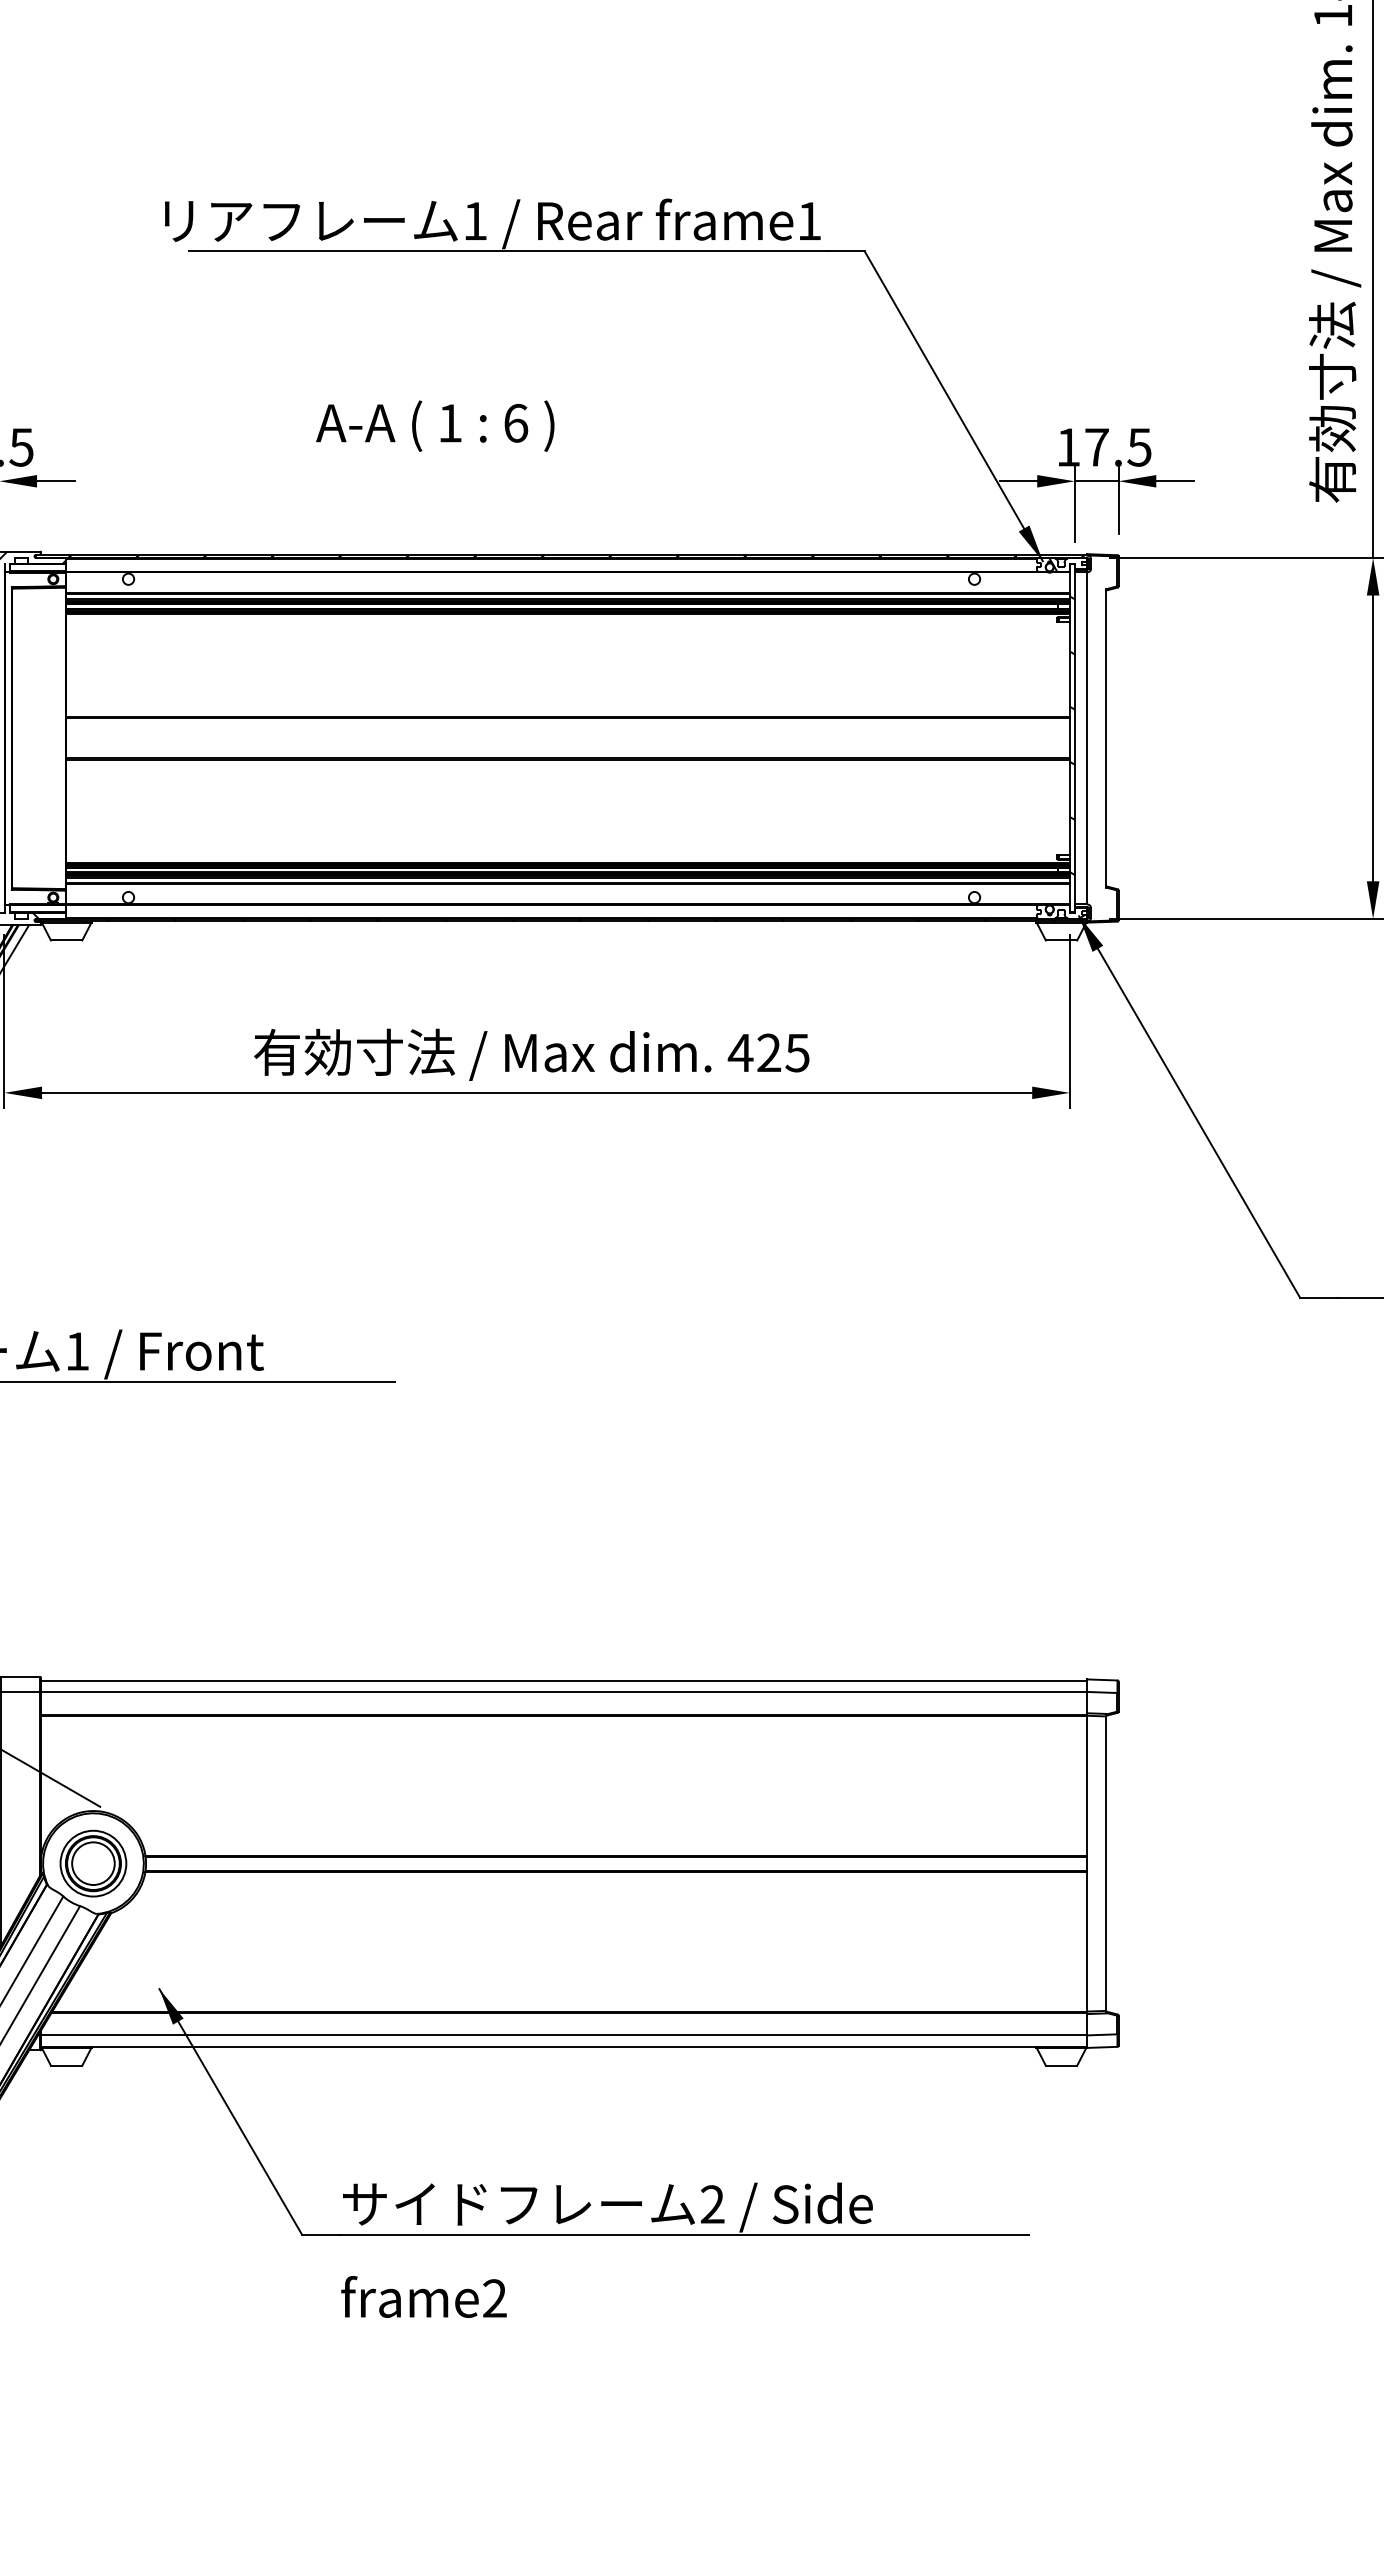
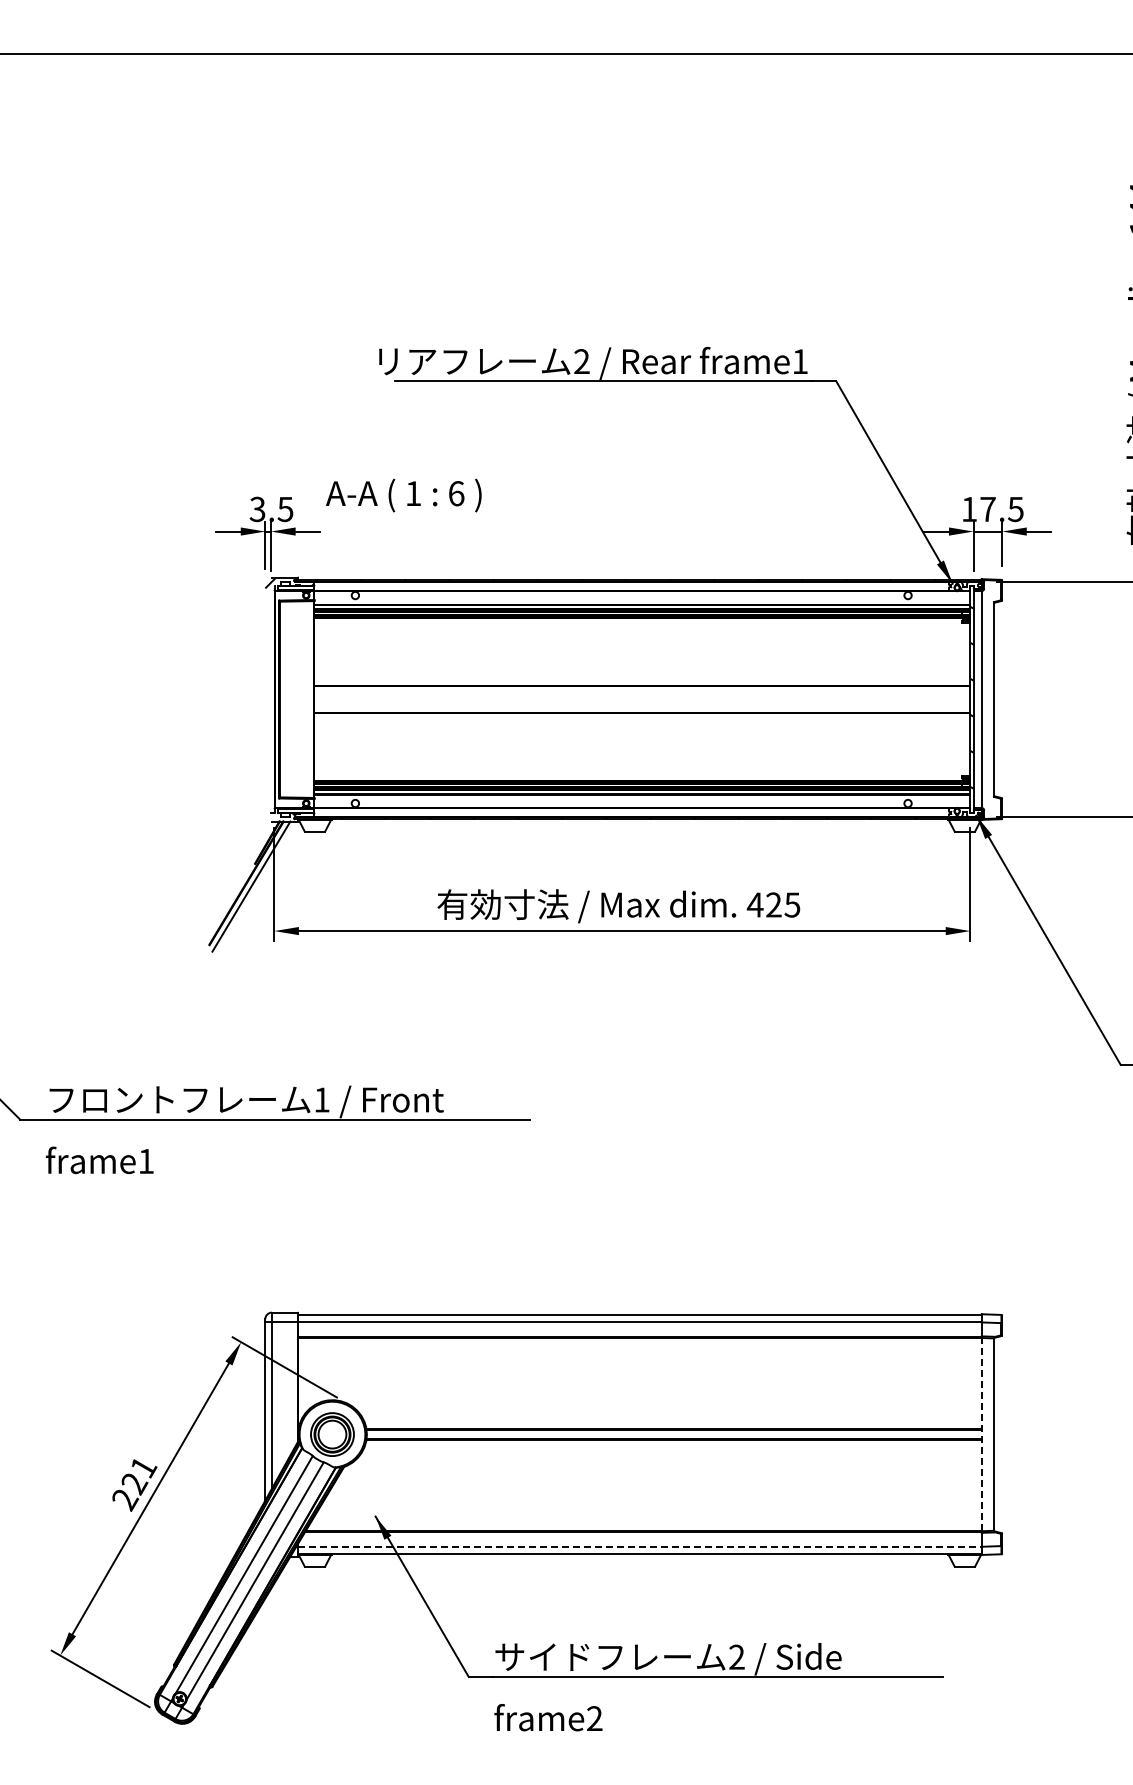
text: (474, 220) -> (581, 361), 1 -> 2
text: (434, 426) -> (403, 495), moved
line: (1086, 1863) -> (981, 1434), solid -> dashed
line: (563, 2034) -> (639, 1546), solid -> dashed

